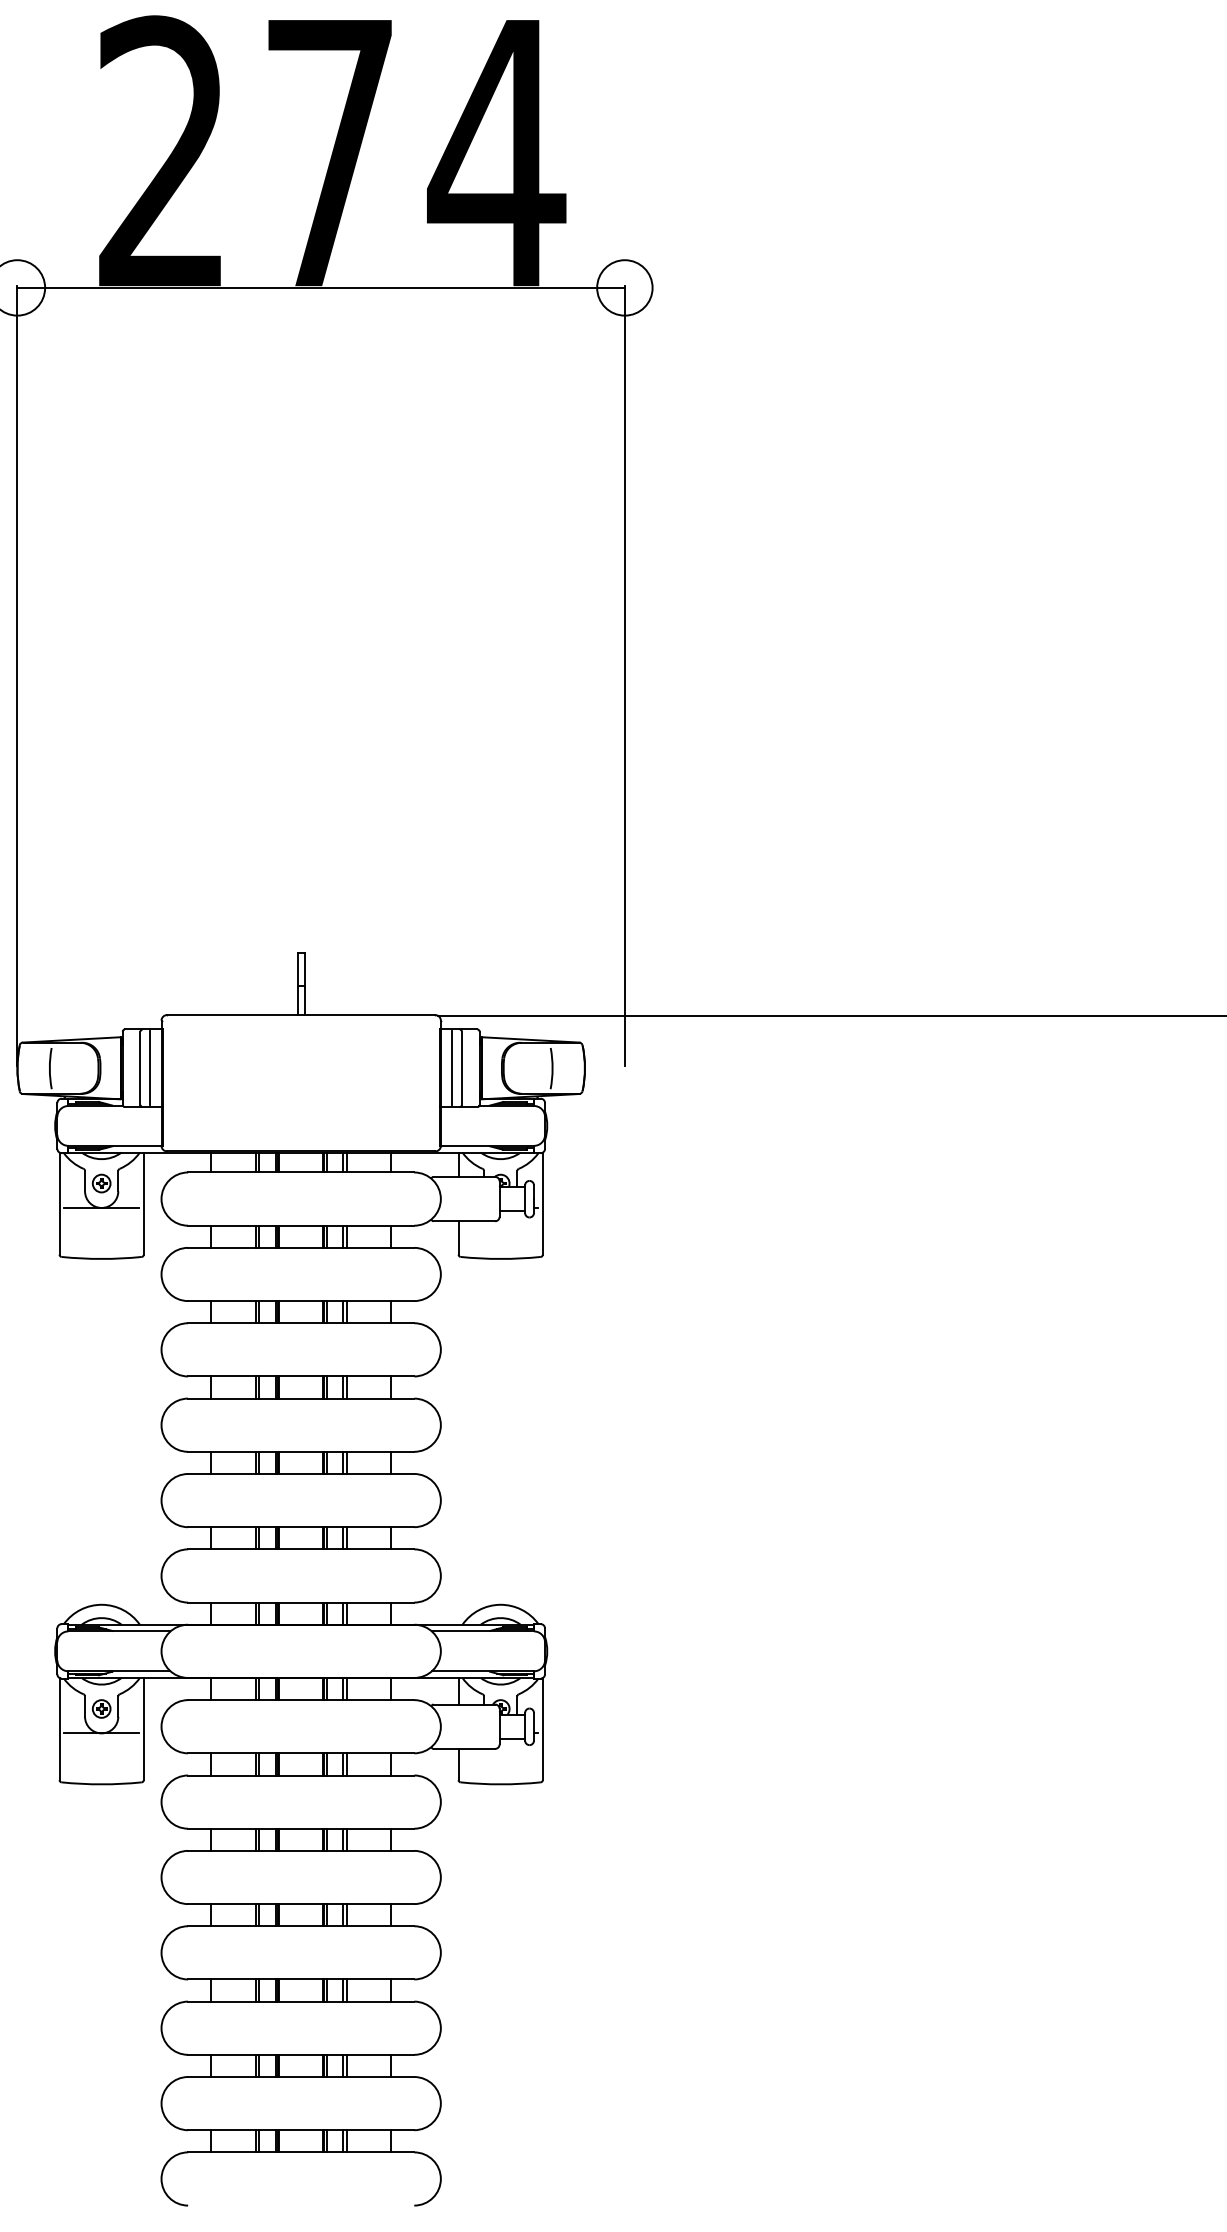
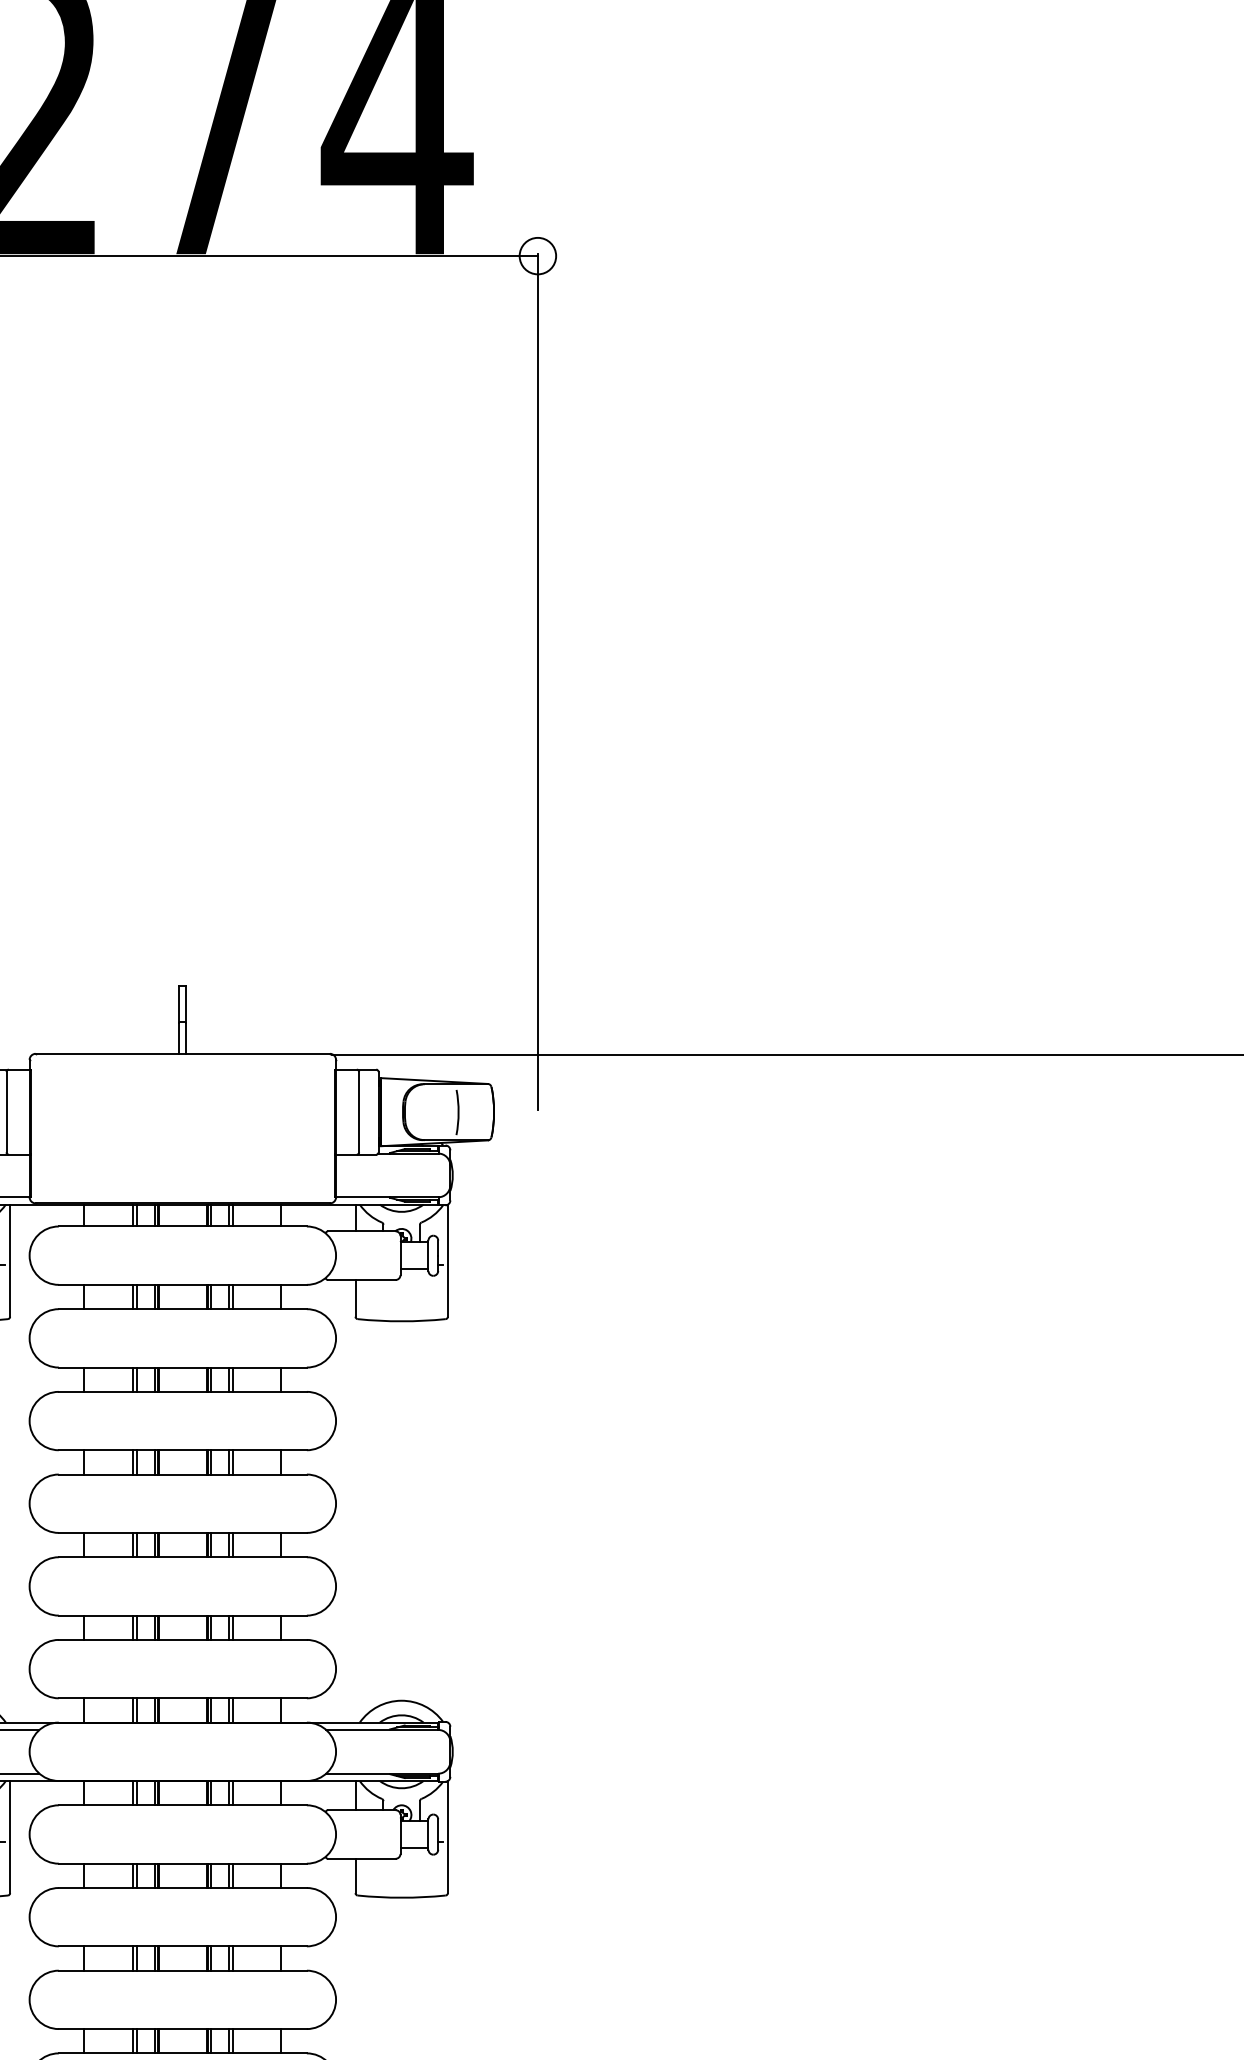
circle: (624, 287) -> (537, 255), size x0.6
line: (150, 1068) -> (17, 1112), removed
line: (451, 1068) -> (347, 1112), removed

